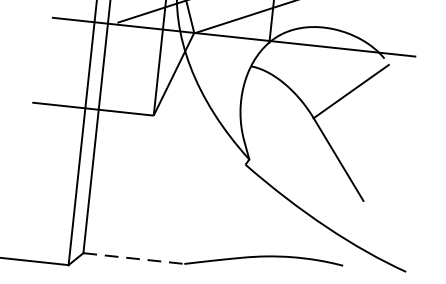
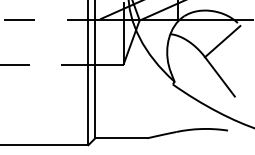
line: (134, 258) -> (121, 138), dashed -> solid

